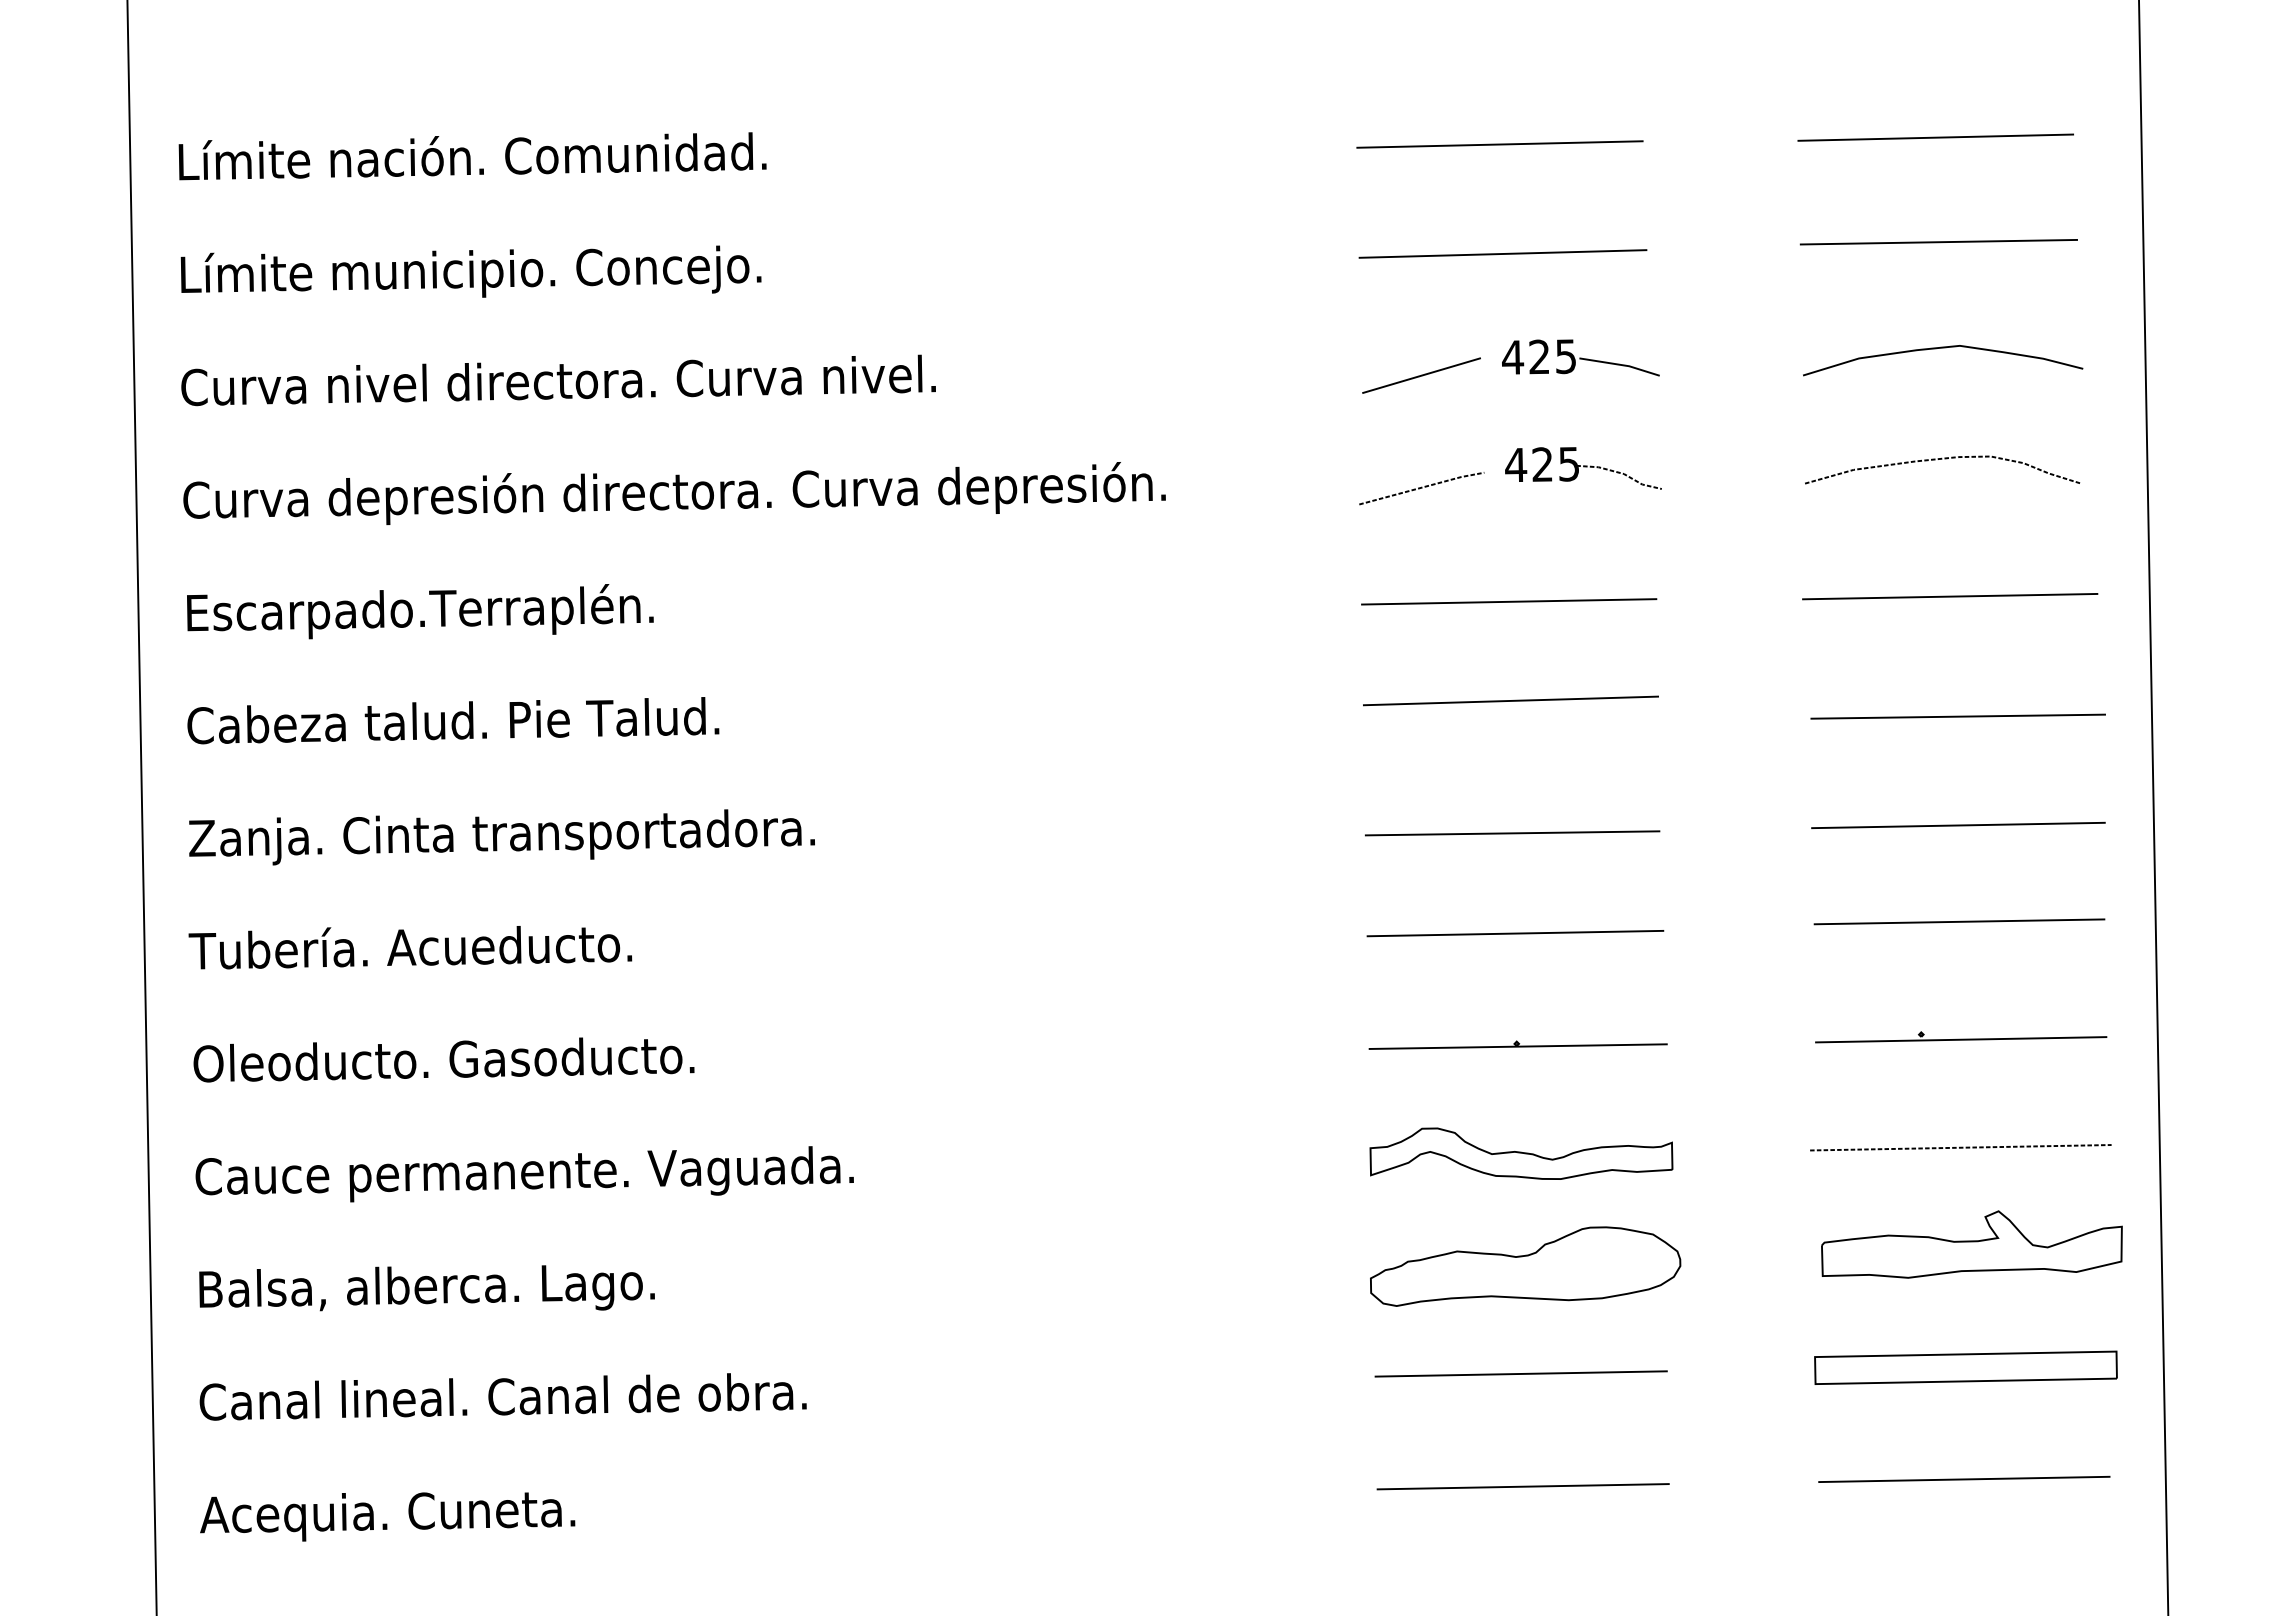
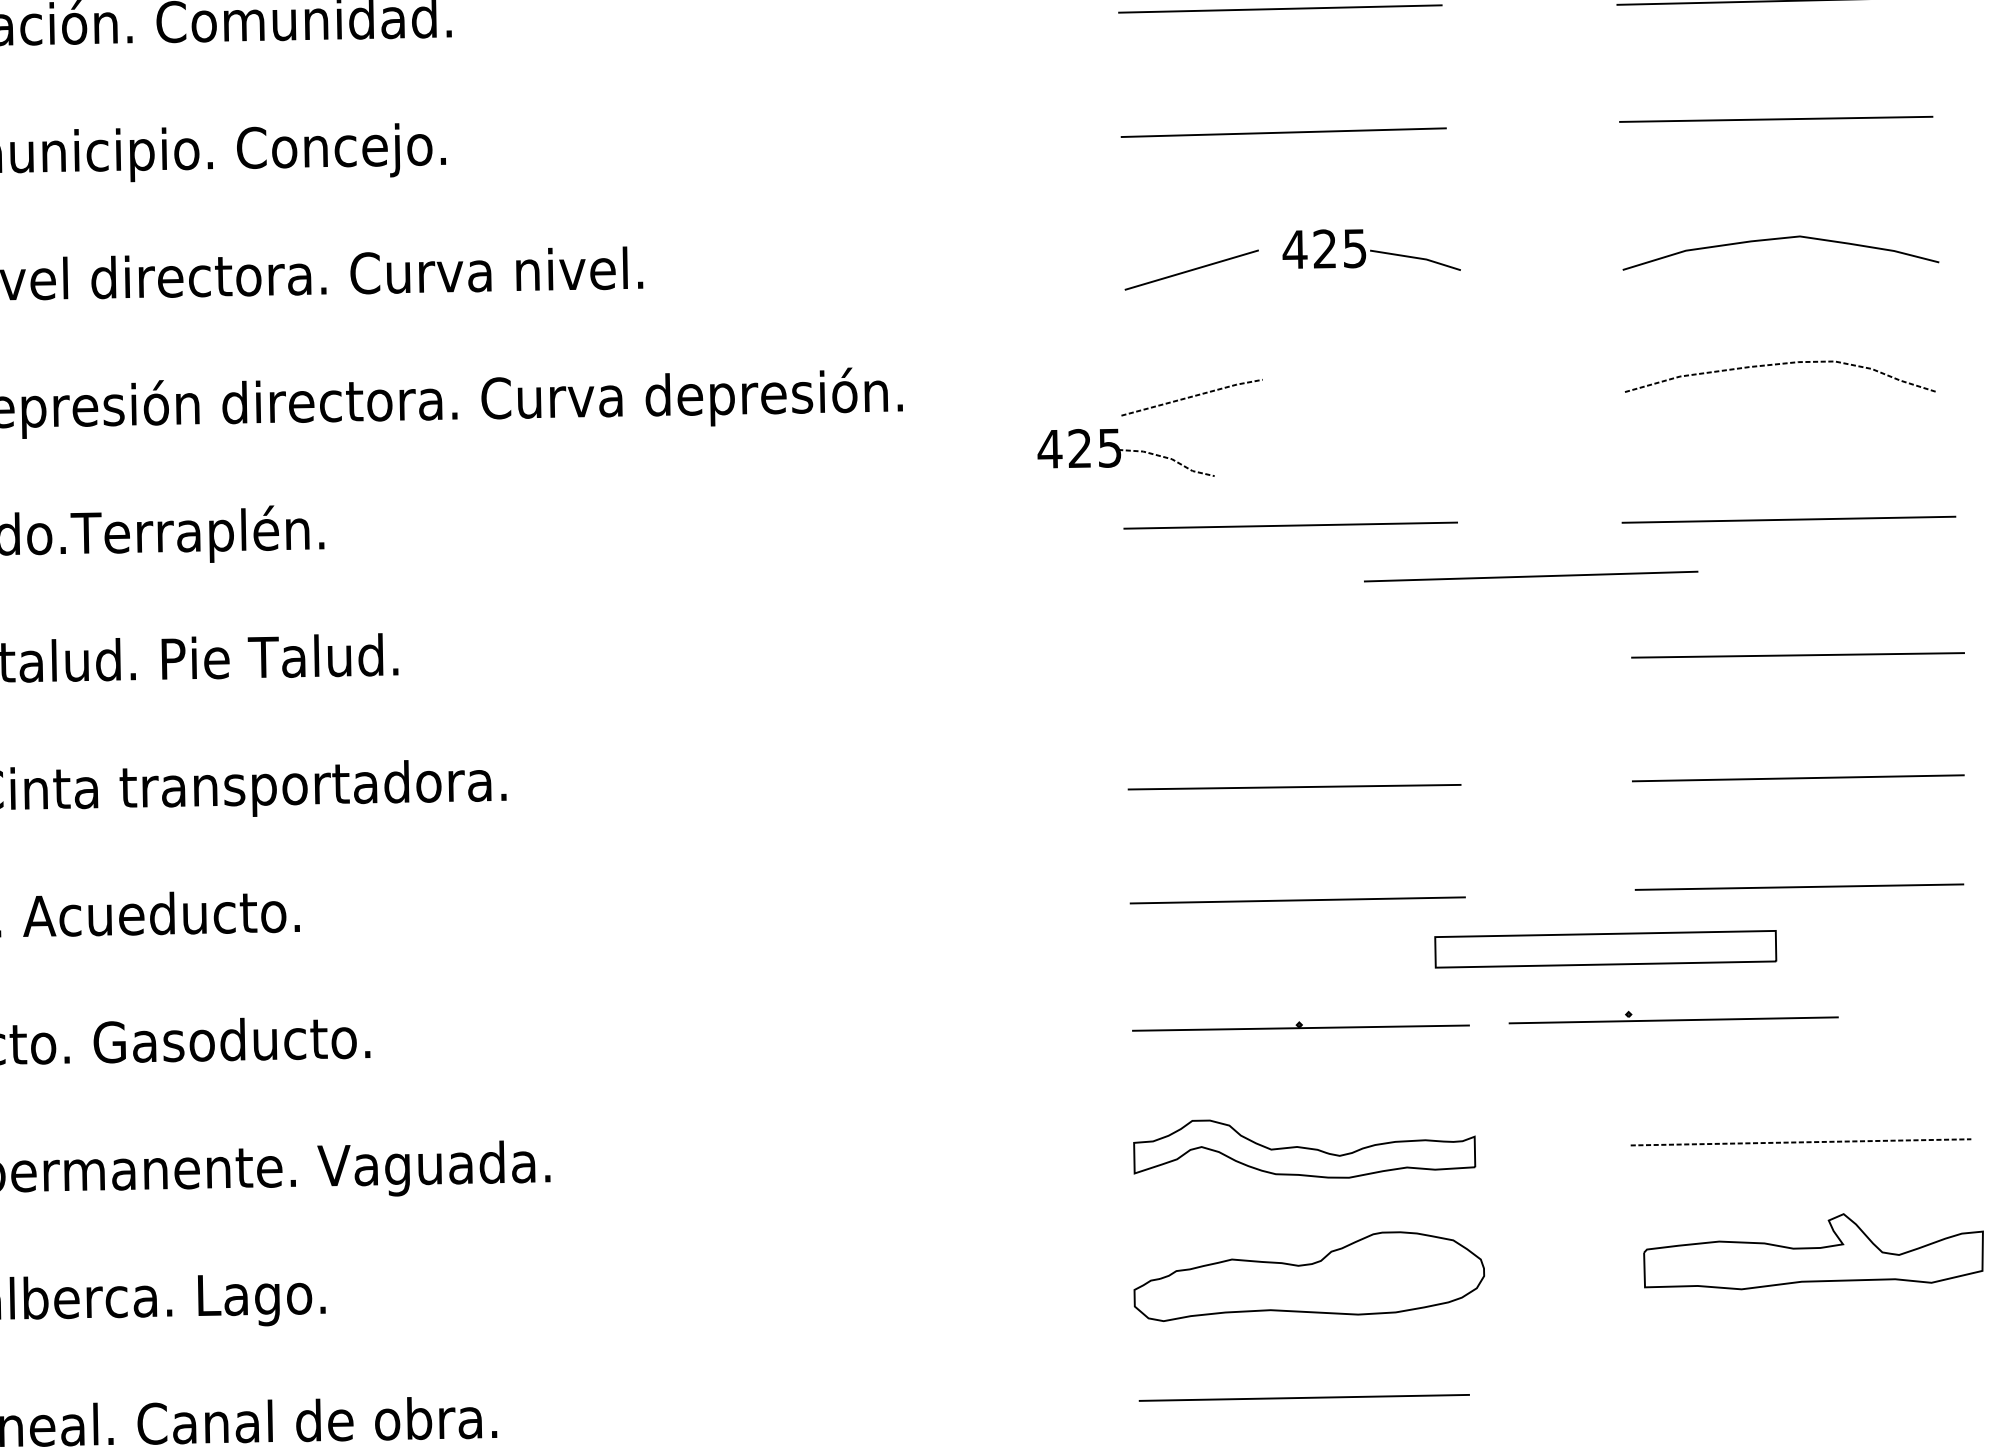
part: (1583, 468) -> (1126, 452), moved
line: (1510, 700) -> (1530, 576), moved
part: (1961, 1037) -> (1674, 1017), moved
part: (1965, 1367) -> (1605, 948), moved

